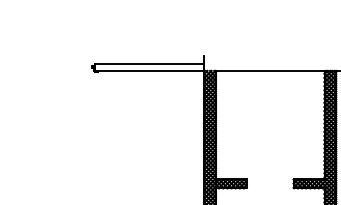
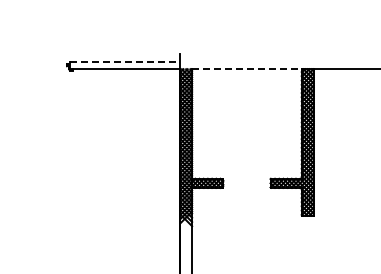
line: (150, 64) -> (125, 62), solid -> dashed
line: (270, 71) -> (247, 69), solid -> dashed

